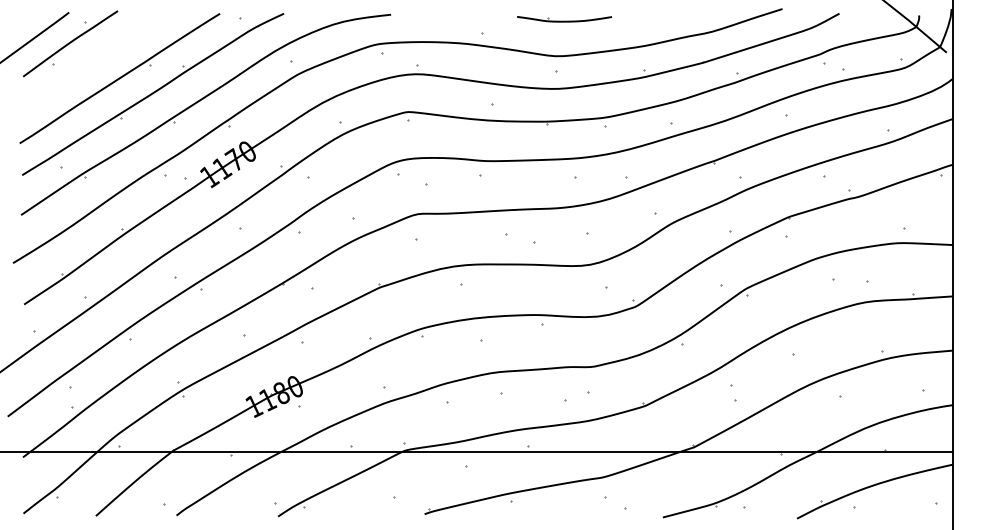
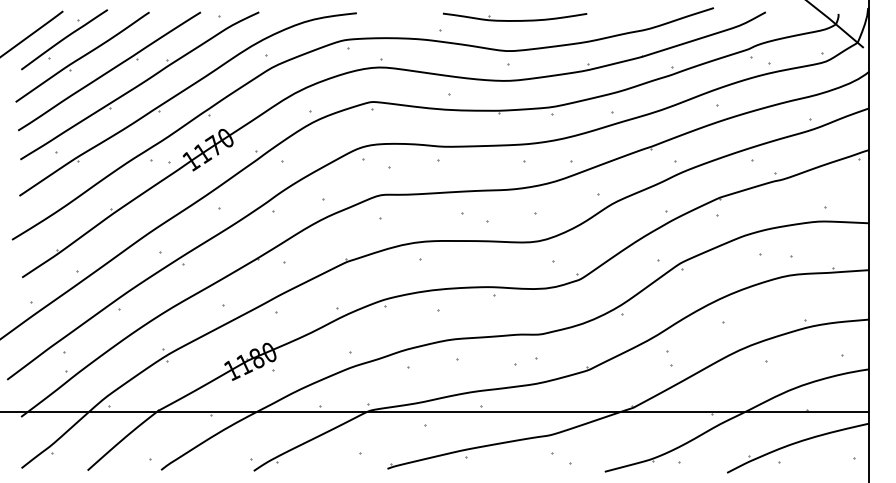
part: (564, 19) -> (515, 17), size x1.67
part: (90, 62) -> (82, 56), added

